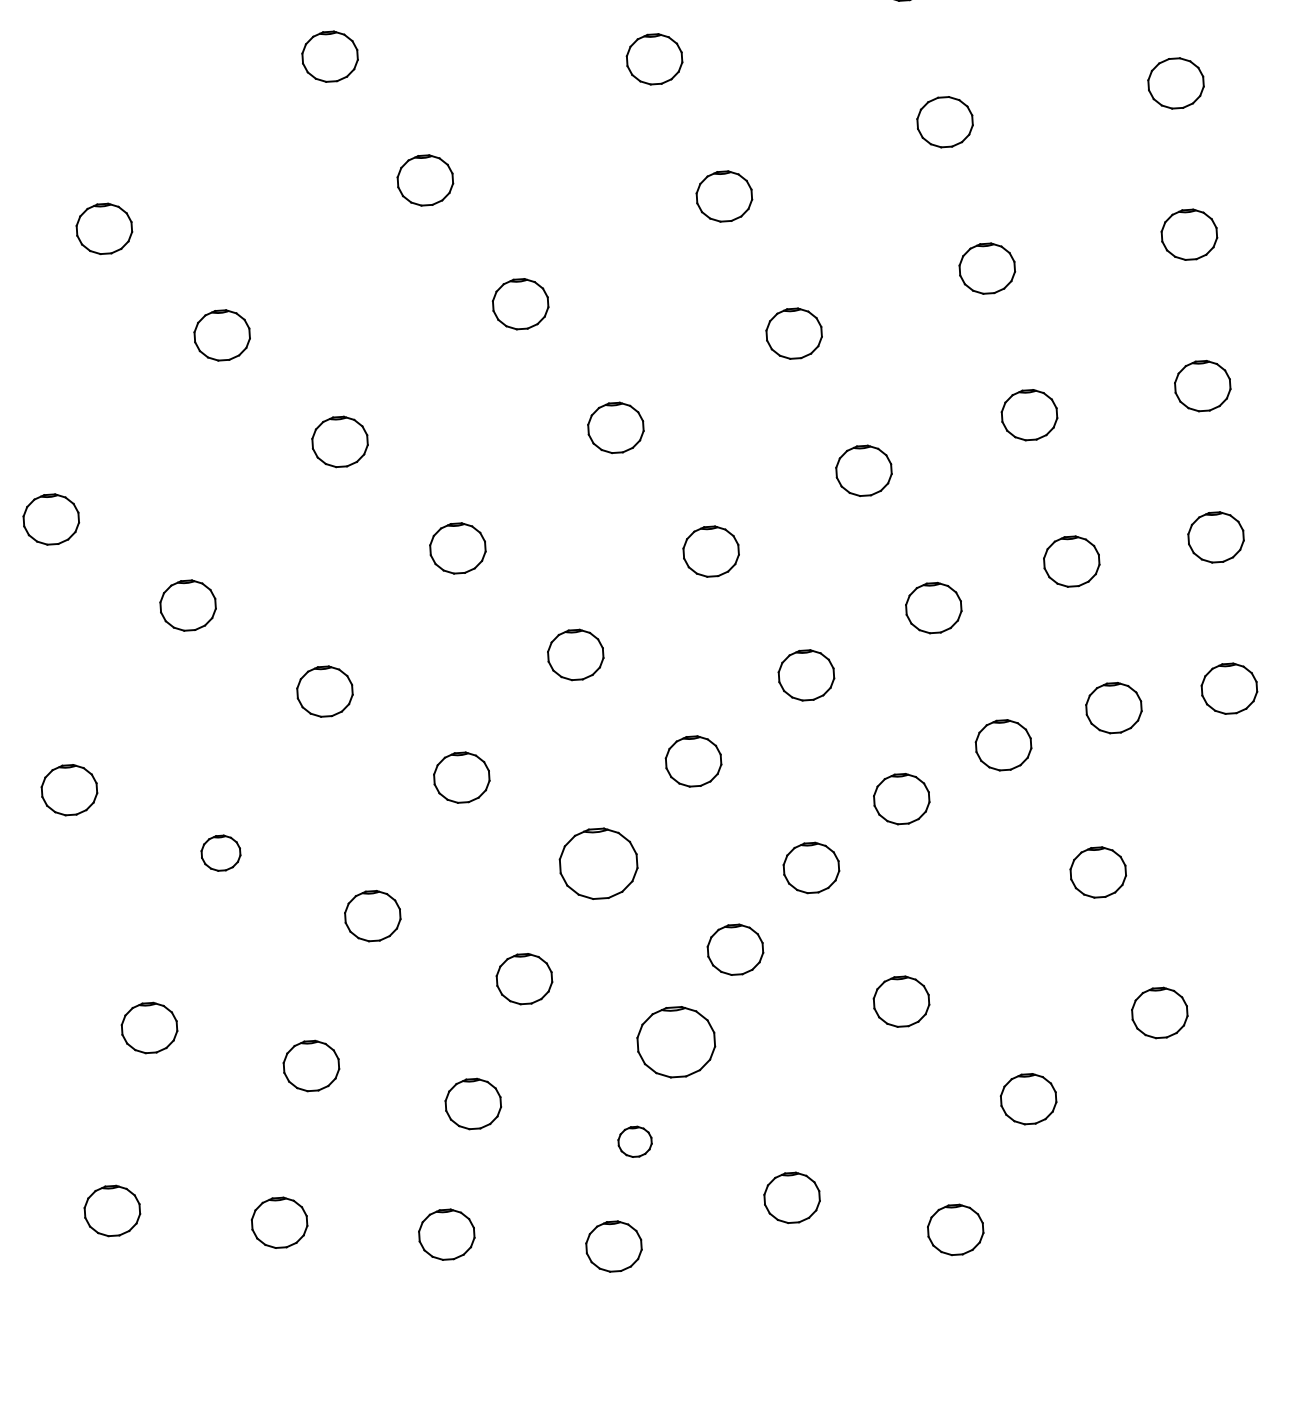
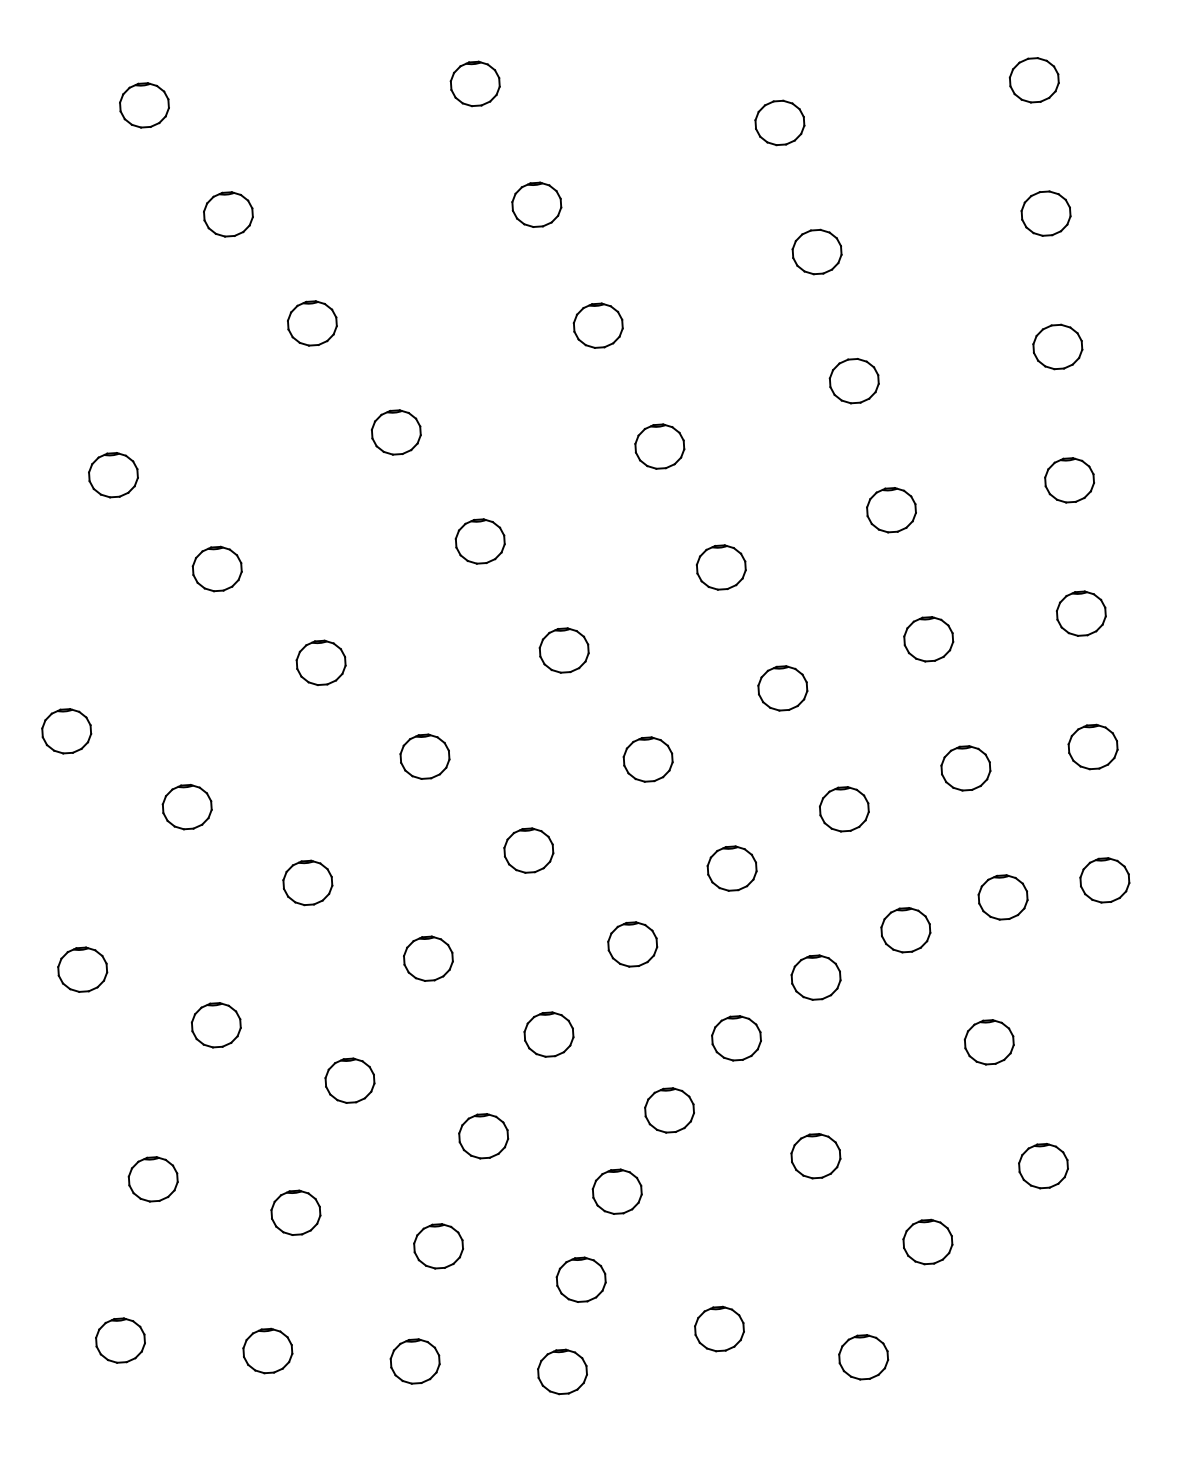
part: (220, 853) -> (215, 1025), size x1.43
part: (598, 863) -> (548, 1034), size x0.71
part: (675, 1041) -> (616, 1191), size x0.71
part: (634, 1141) -> (580, 1279), size x1.67

